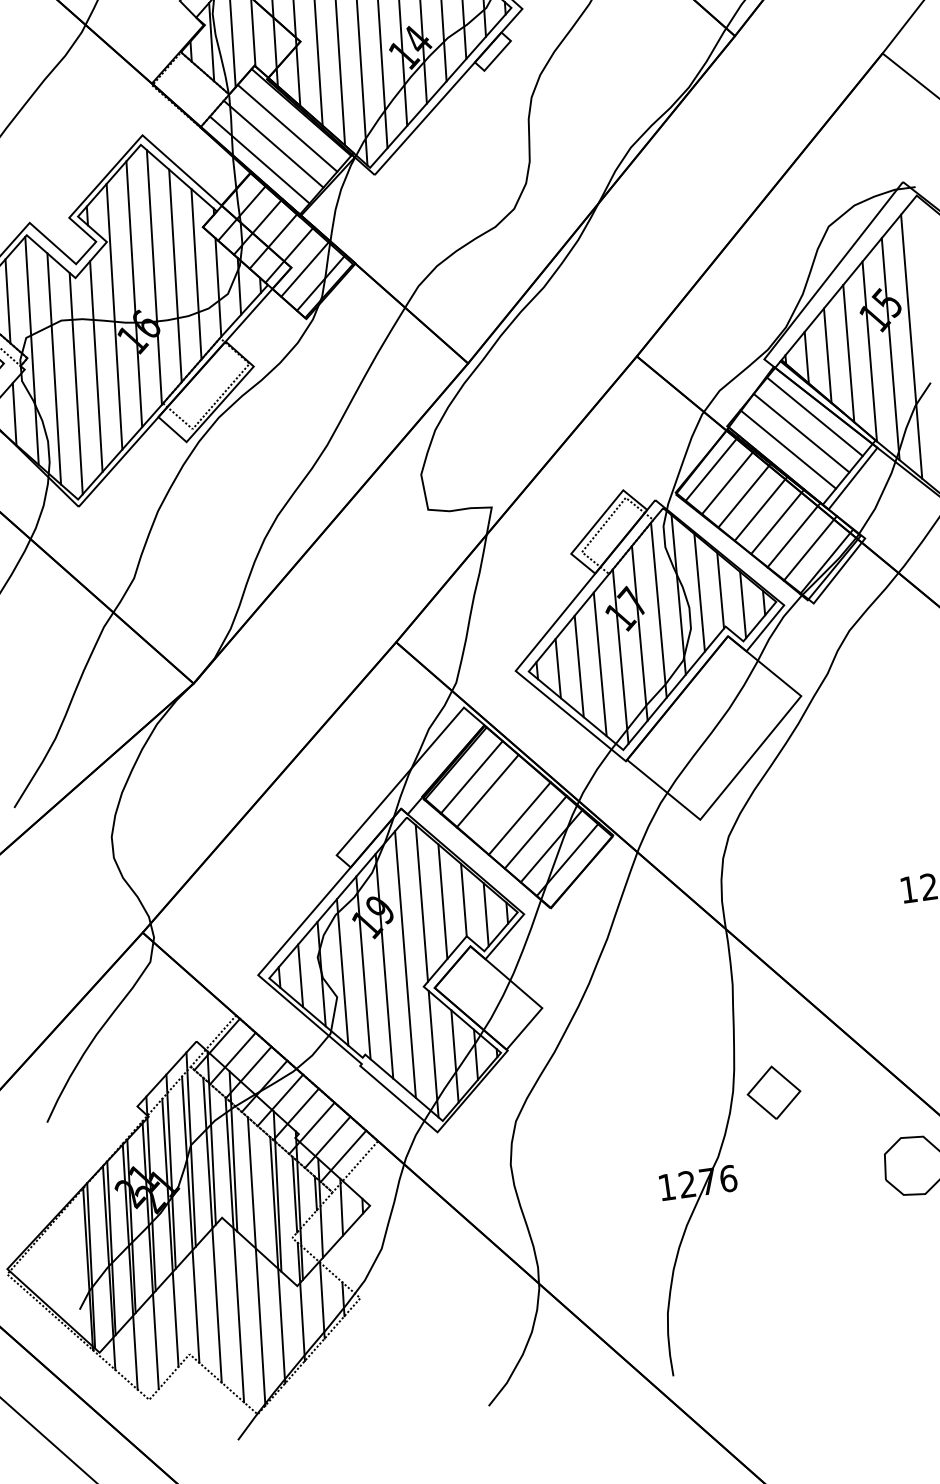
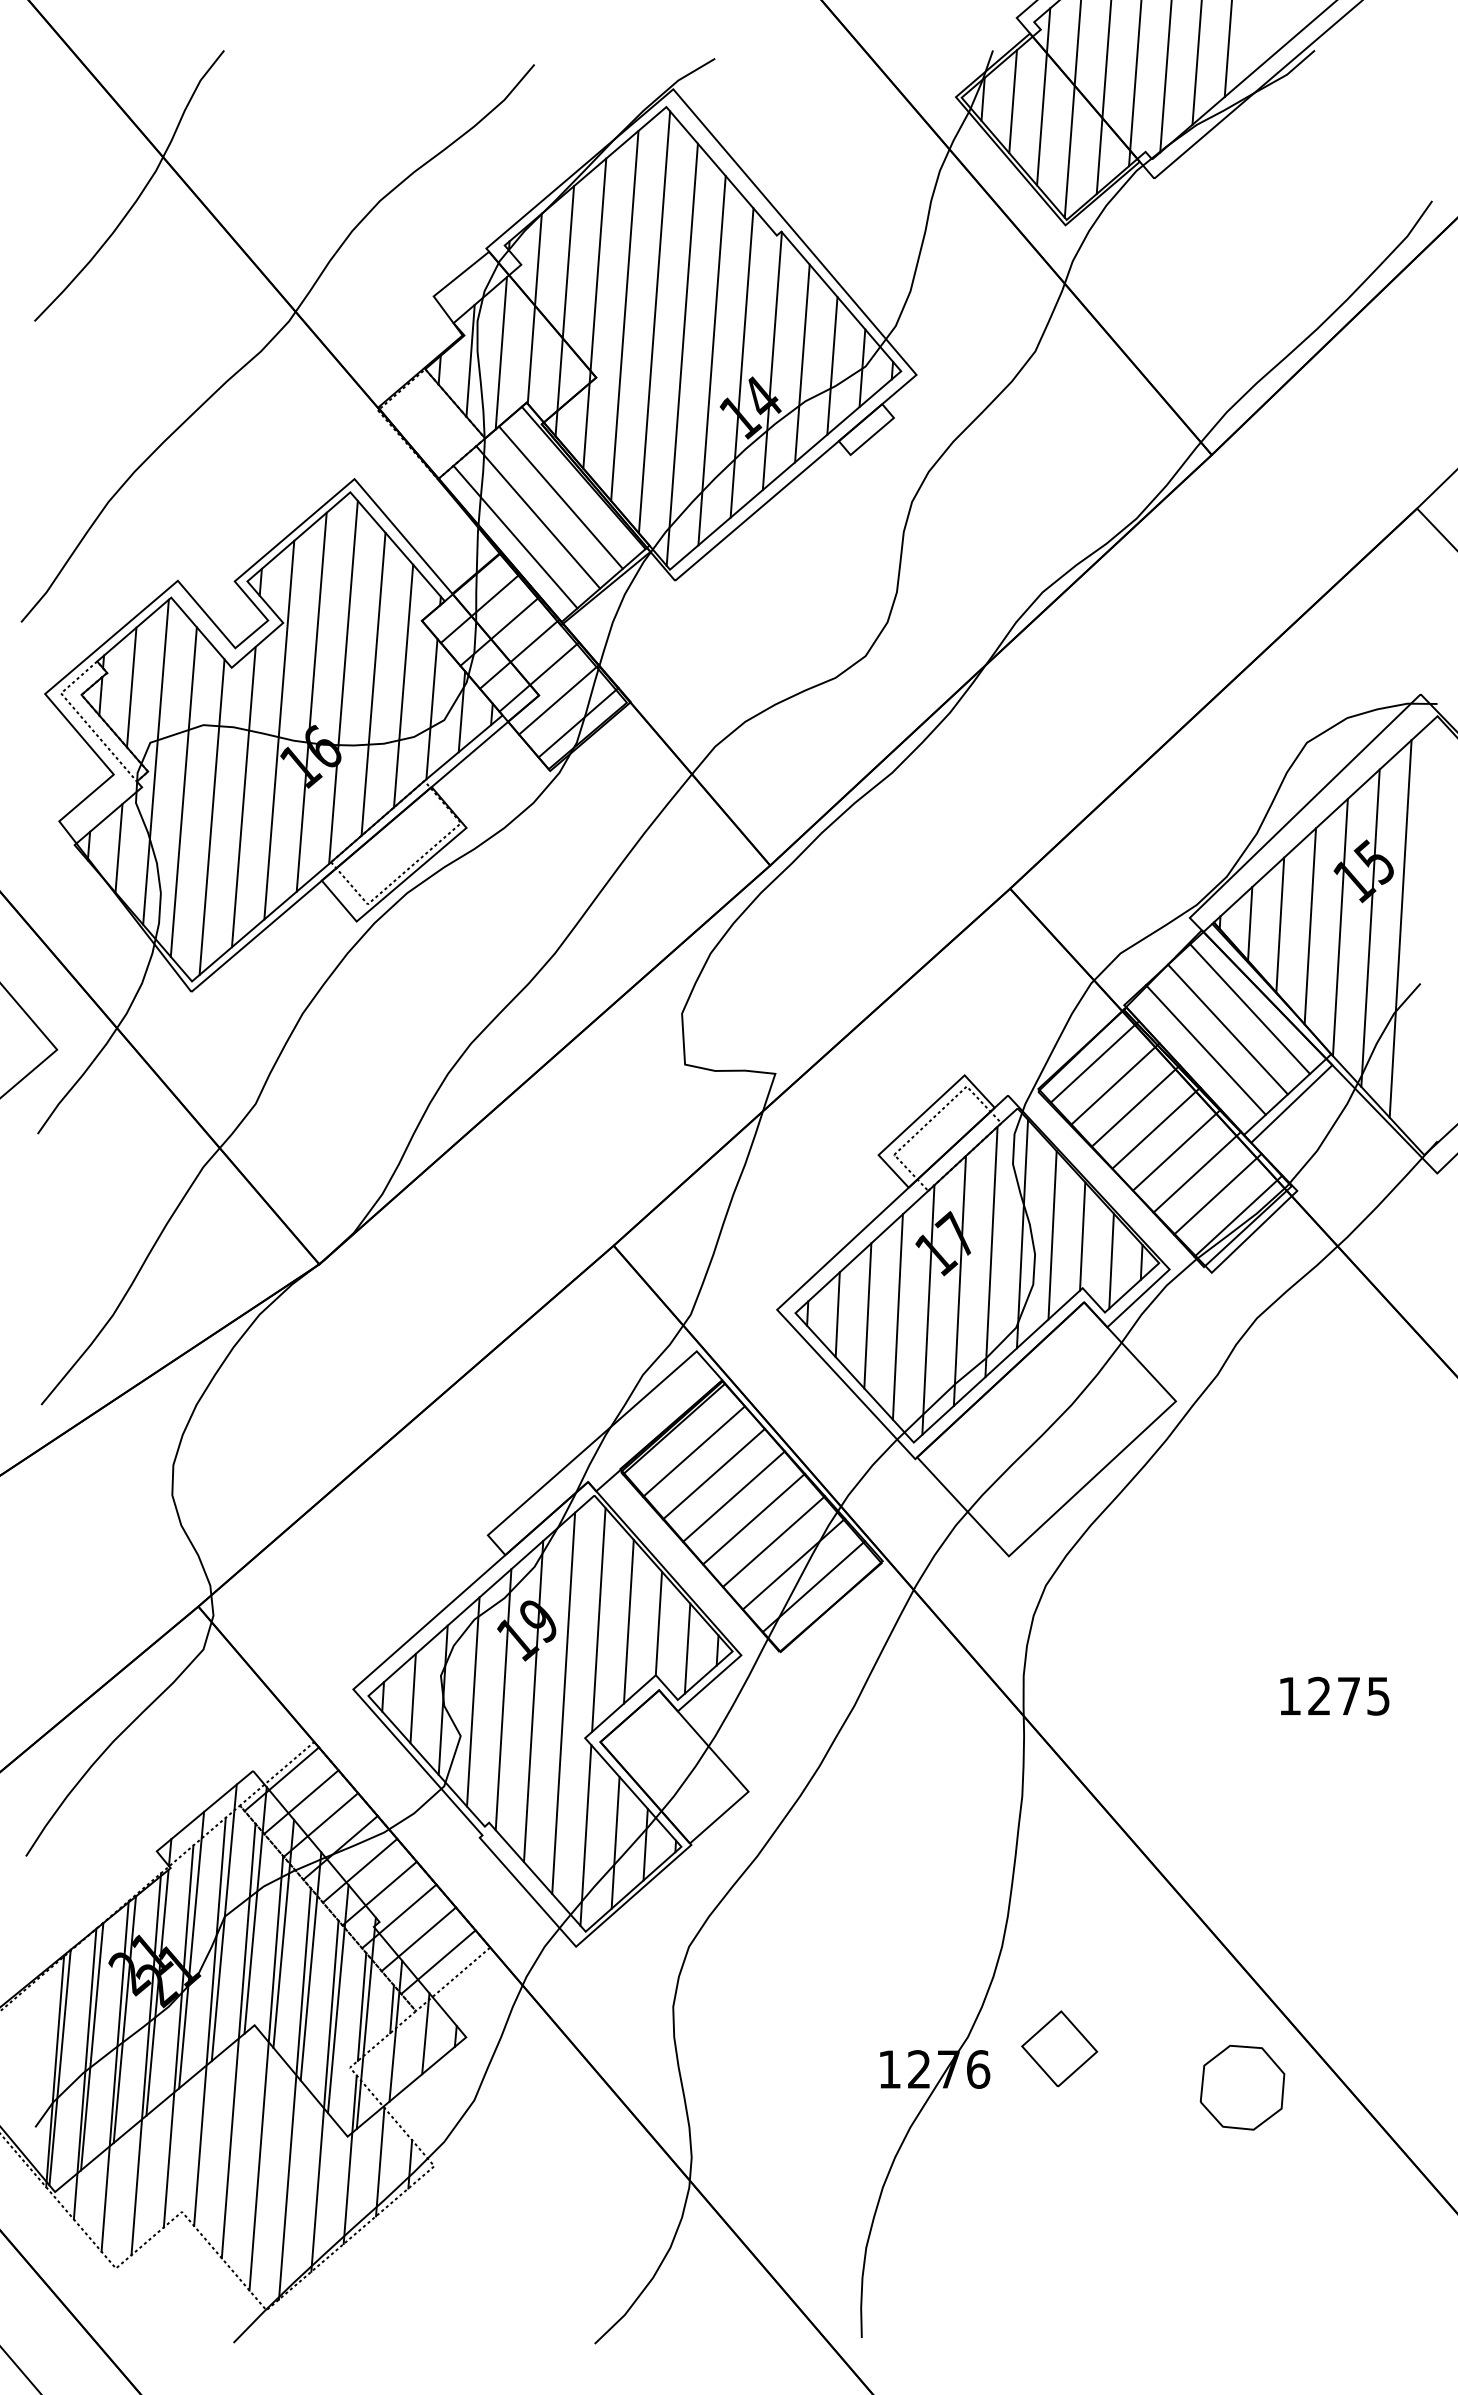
line: (504, 804) -> (734, 1496), added
part: (773, 1092) -> (1059, 2048), moved
line: (255, 1171) -> (310, 1966), added

